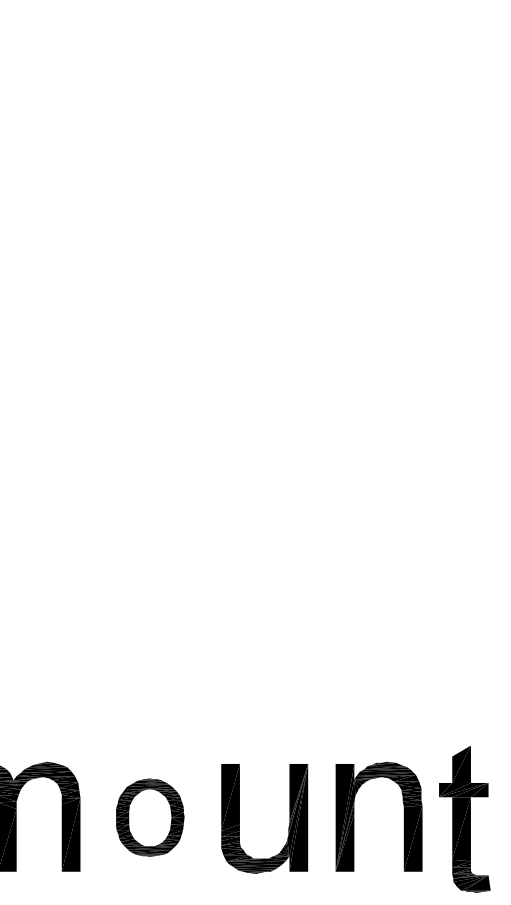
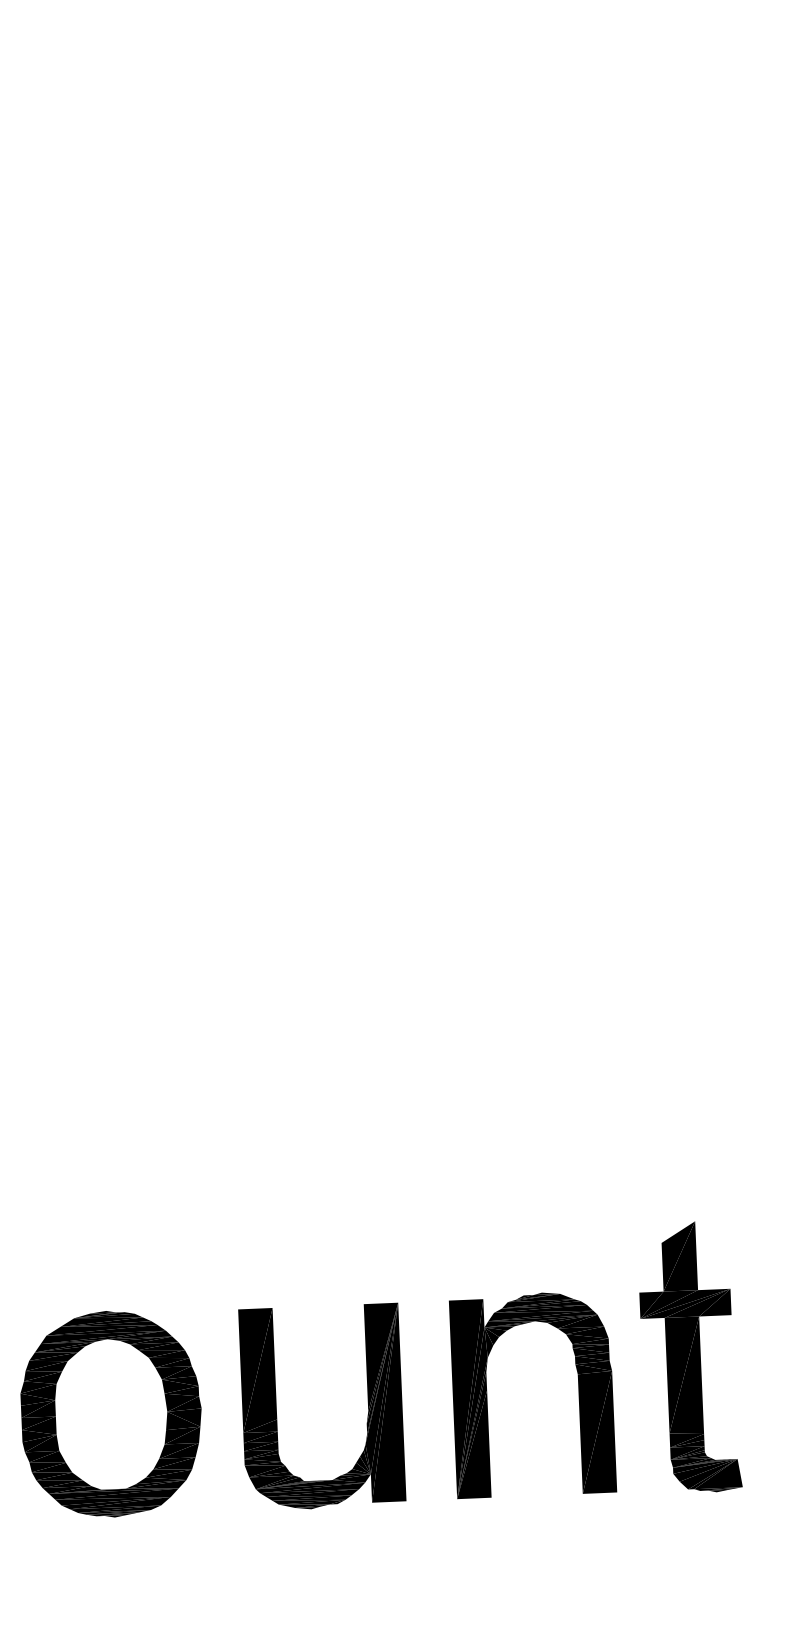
part: (150, 817) -> (111, 1413), size x1.43
part: (464, 818) -> (688, 1356), moved

